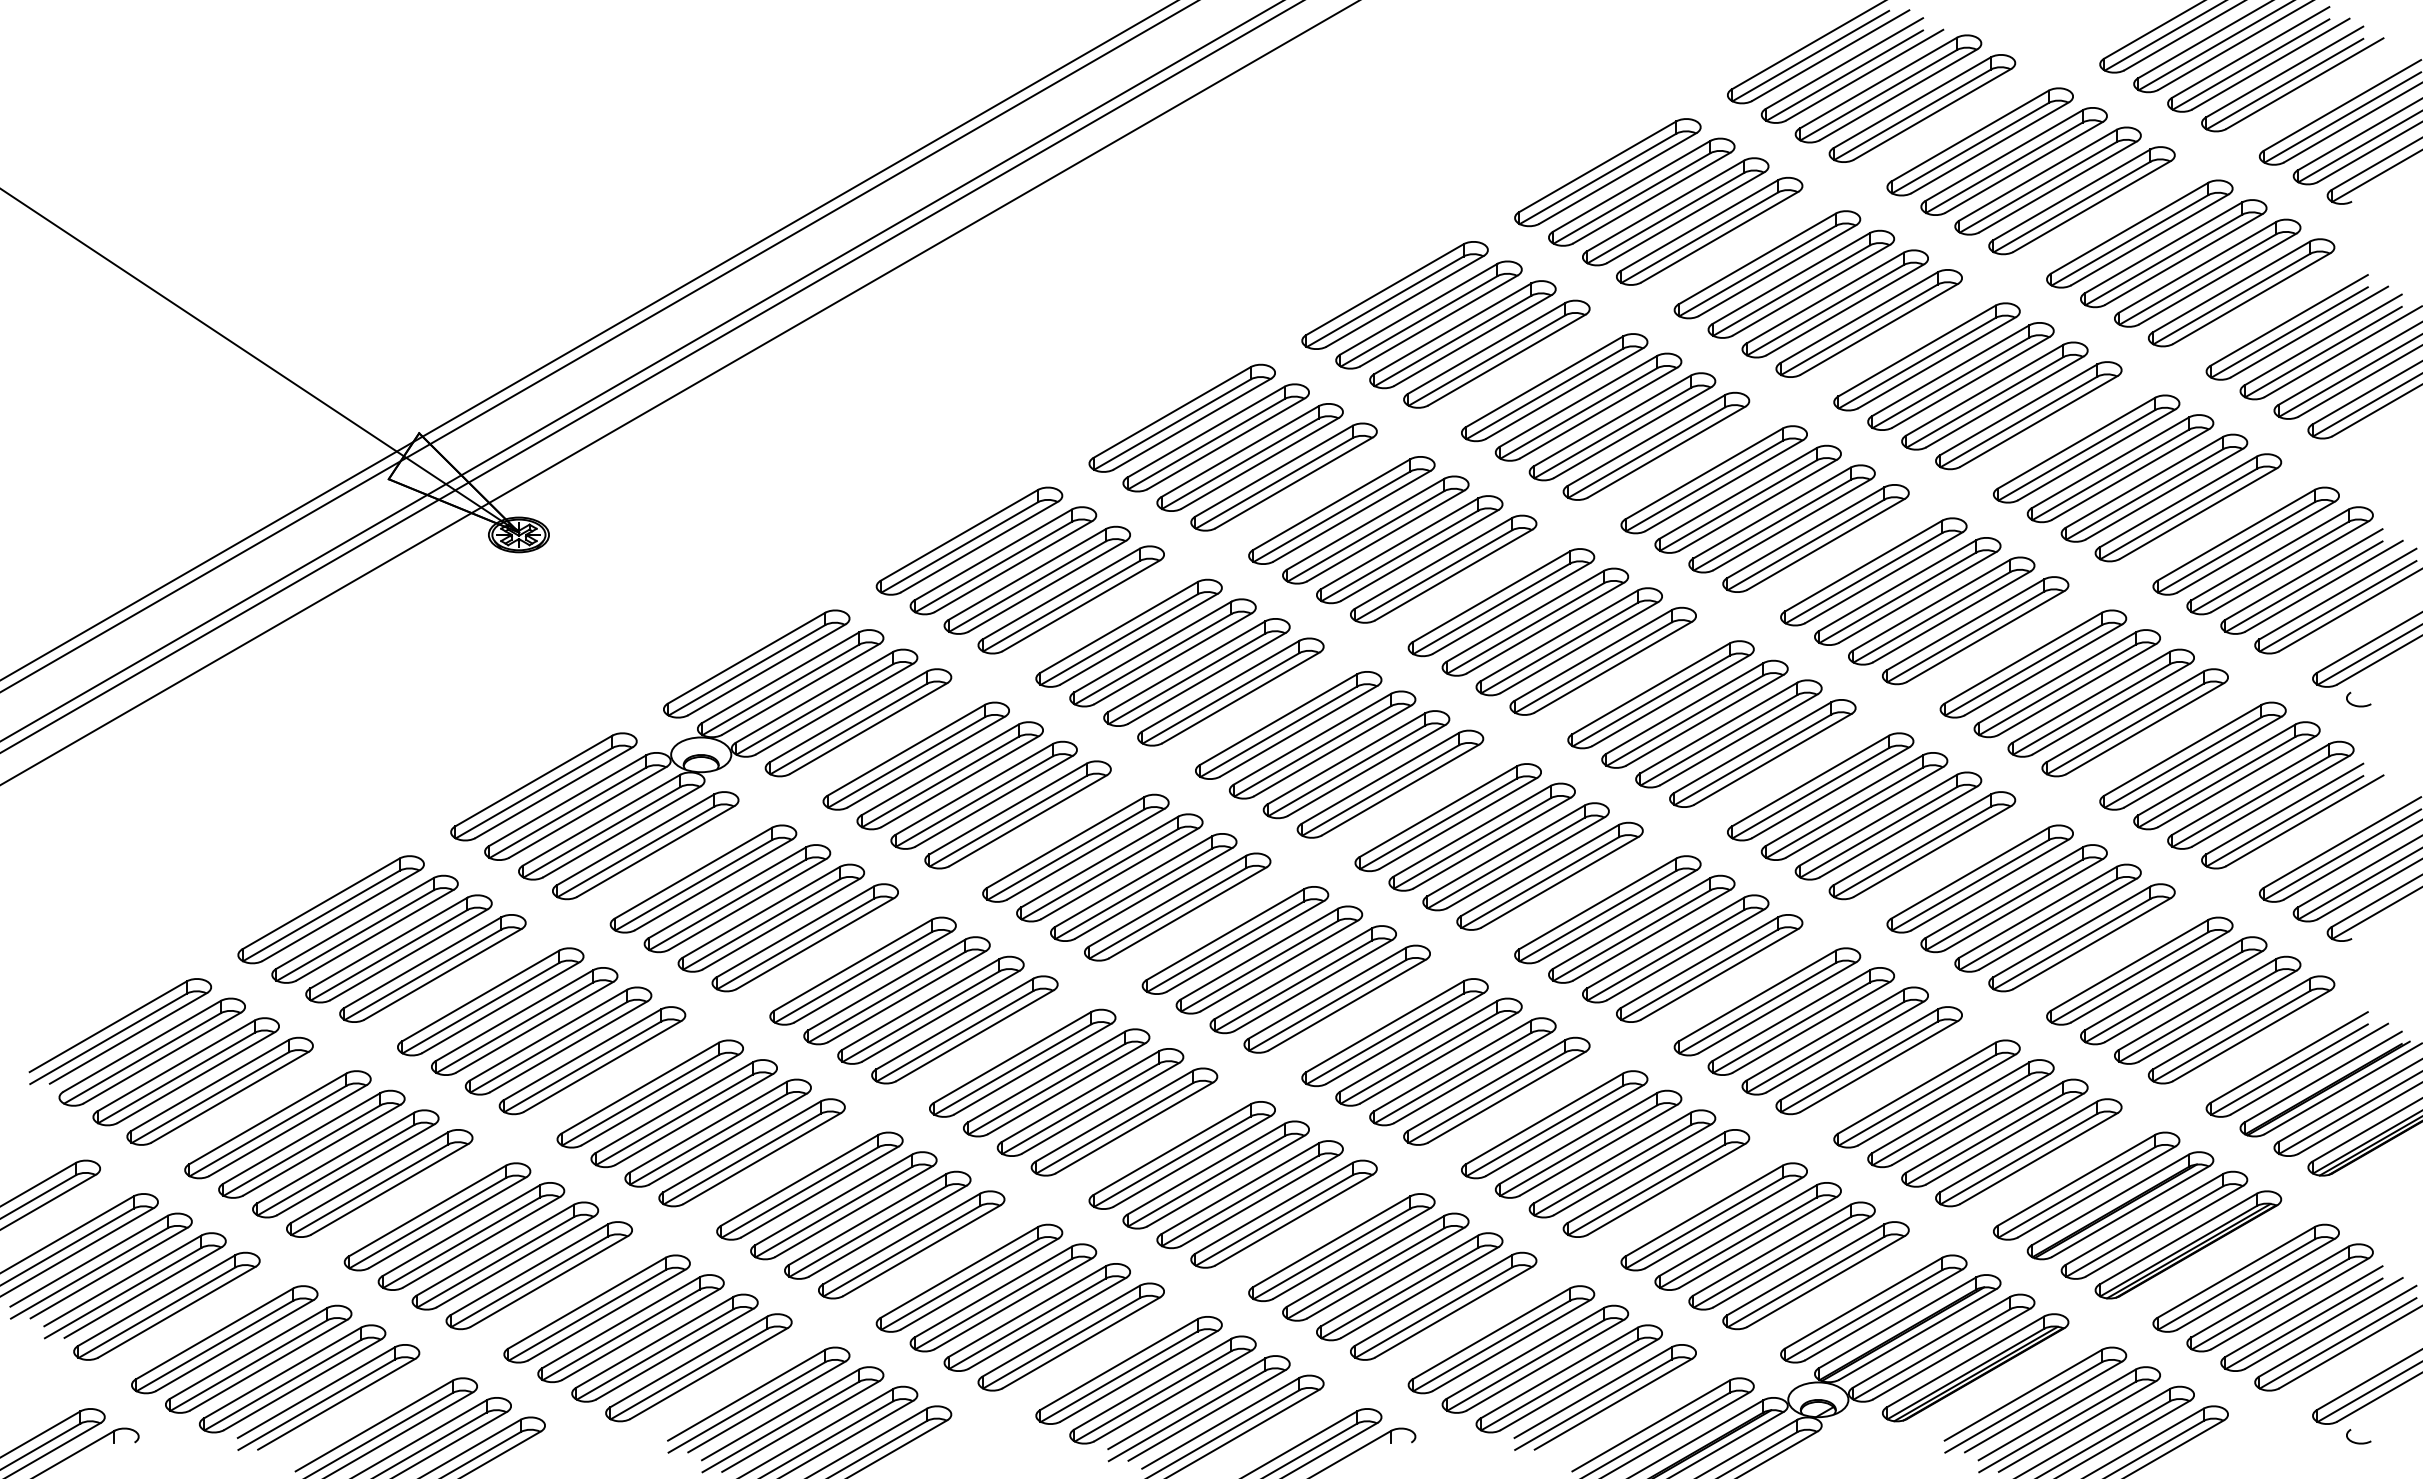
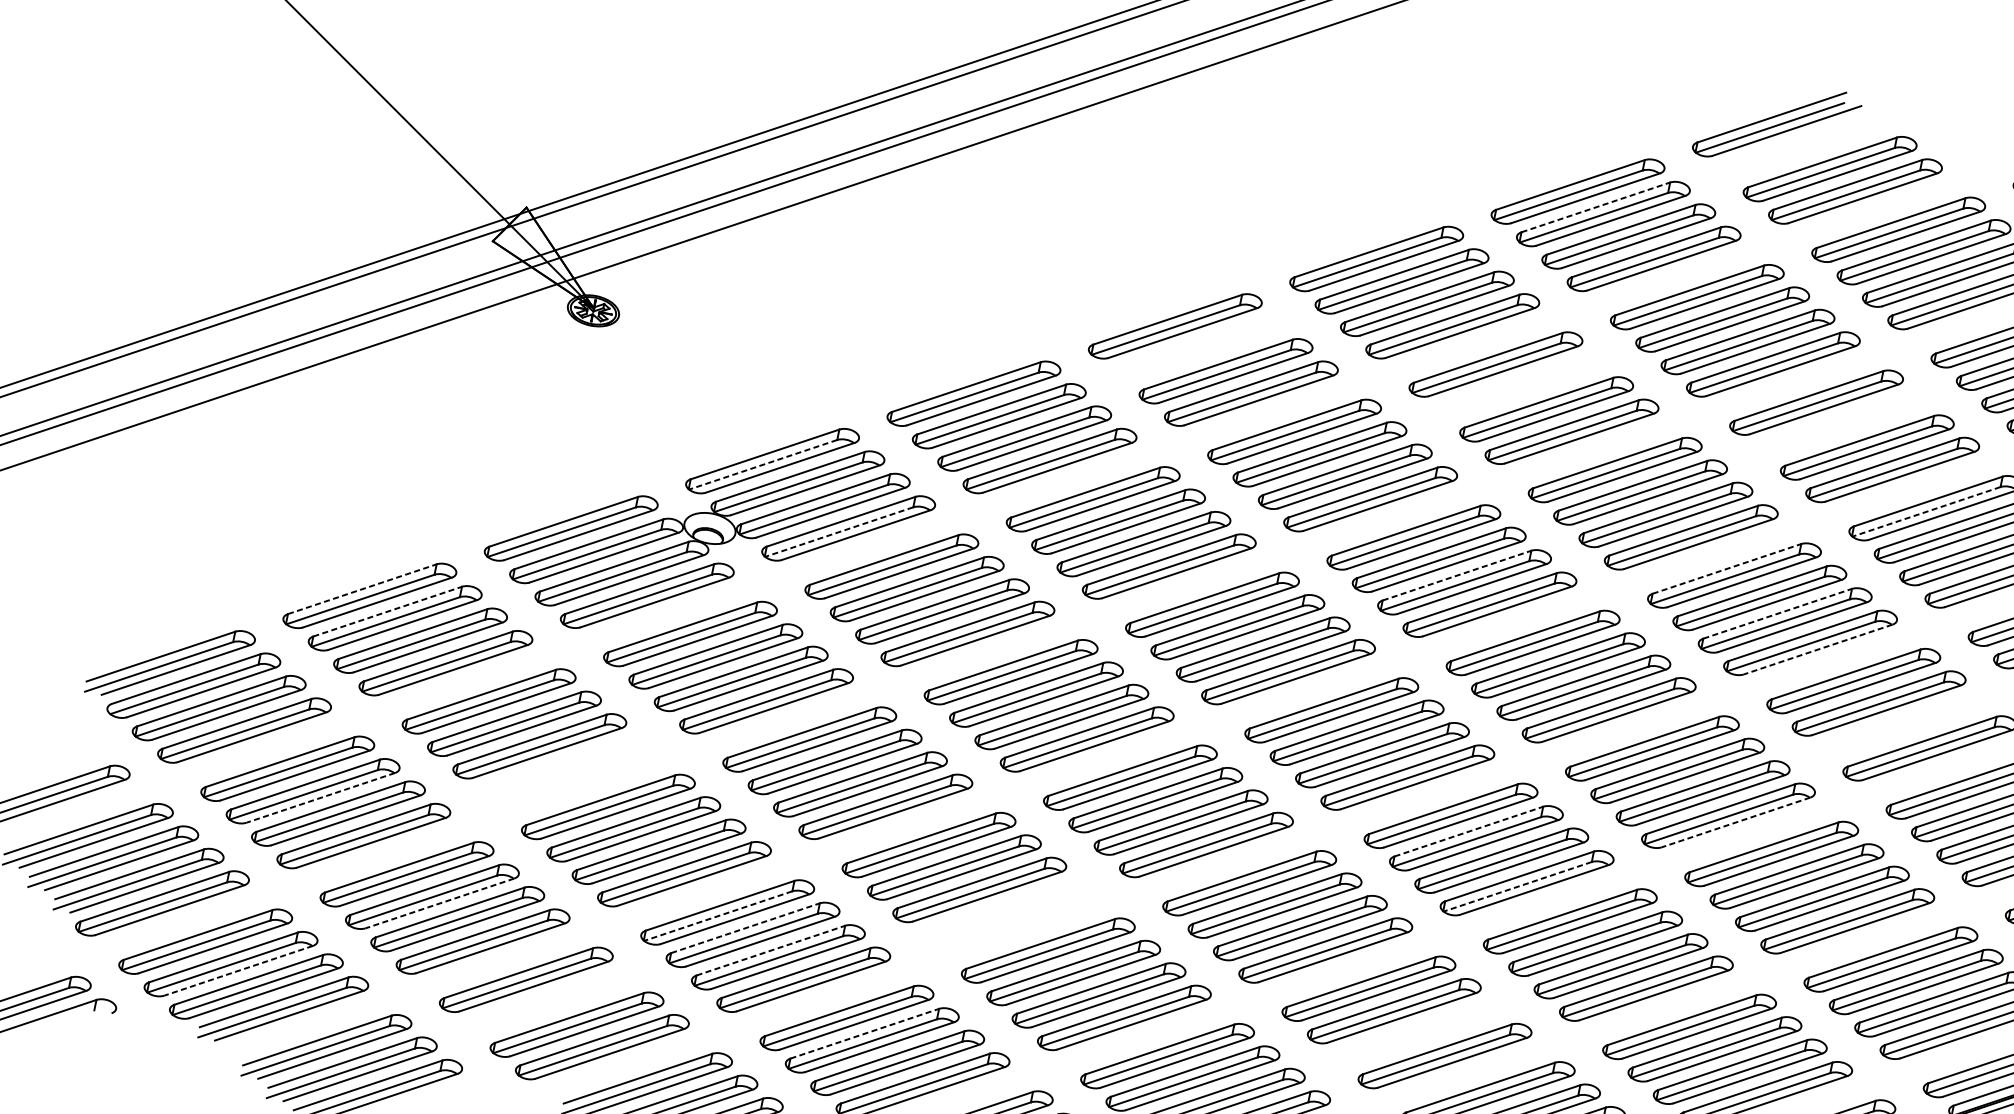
part: (1852, 70) -> (1802, 147), removed
line: (1631, 186) -> (1595, 207), solid -> dashed
part: (1960, 376) -> (1841, 425), removed
part: (1588, 406) -> (1521, 386), removed
part: (1215, 437) -> (1200, 348), removed
line: (2076, 455) -> (1926, 511), solid -> dashed
line: (1863, 566) -> (1726, 569), solid -> dashed
line: (1931, 605) -> (1777, 613), solid -> dashed
line: (1559, 635) -> (1457, 575), solid -> dashed
line: (1985, 636) -> (1817, 649), solid -> dashed
line: (746, 670) -> (762, 464), solid -> dashed
part: (2100, 702) -> (1903, 725), removed
line: (848, 729) -> (839, 532), solid -> dashed
line: (1932, 851) -> (1736, 822), solid -> dashed
line: (321, 903) -> (362, 588), solid -> dashed
line: (354, 923) -> (387, 611), solid -> dashed
line: (1631, 923) -> (1468, 831), solid -> dashed
line: (1699, 975) -> (1517, 887), solid -> dashed
part: (592, 1060) -> (565, 768), removed
part: (1124, 1121) -> (1005, 911), removed
line: (322, 1150) -> (321, 798), solid -> dashed
part: (1622, 1163) -> (1419, 1033), removed
line: (799, 1192) -> (717, 916), solid -> dashed
line: (833, 1199) -> (745, 927), solid -> dashed
line: (867, 1219) -> (770, 950), solid -> dashed
line: (481, 1242) -> (439, 903), solid -> dashed
line: (993, 1292) -> (864, 1034), solid -> dashed
part: (630, 1328) -> (551, 1002), removed
line: (268, 1365) -> (238, 971), solid -> dashed

